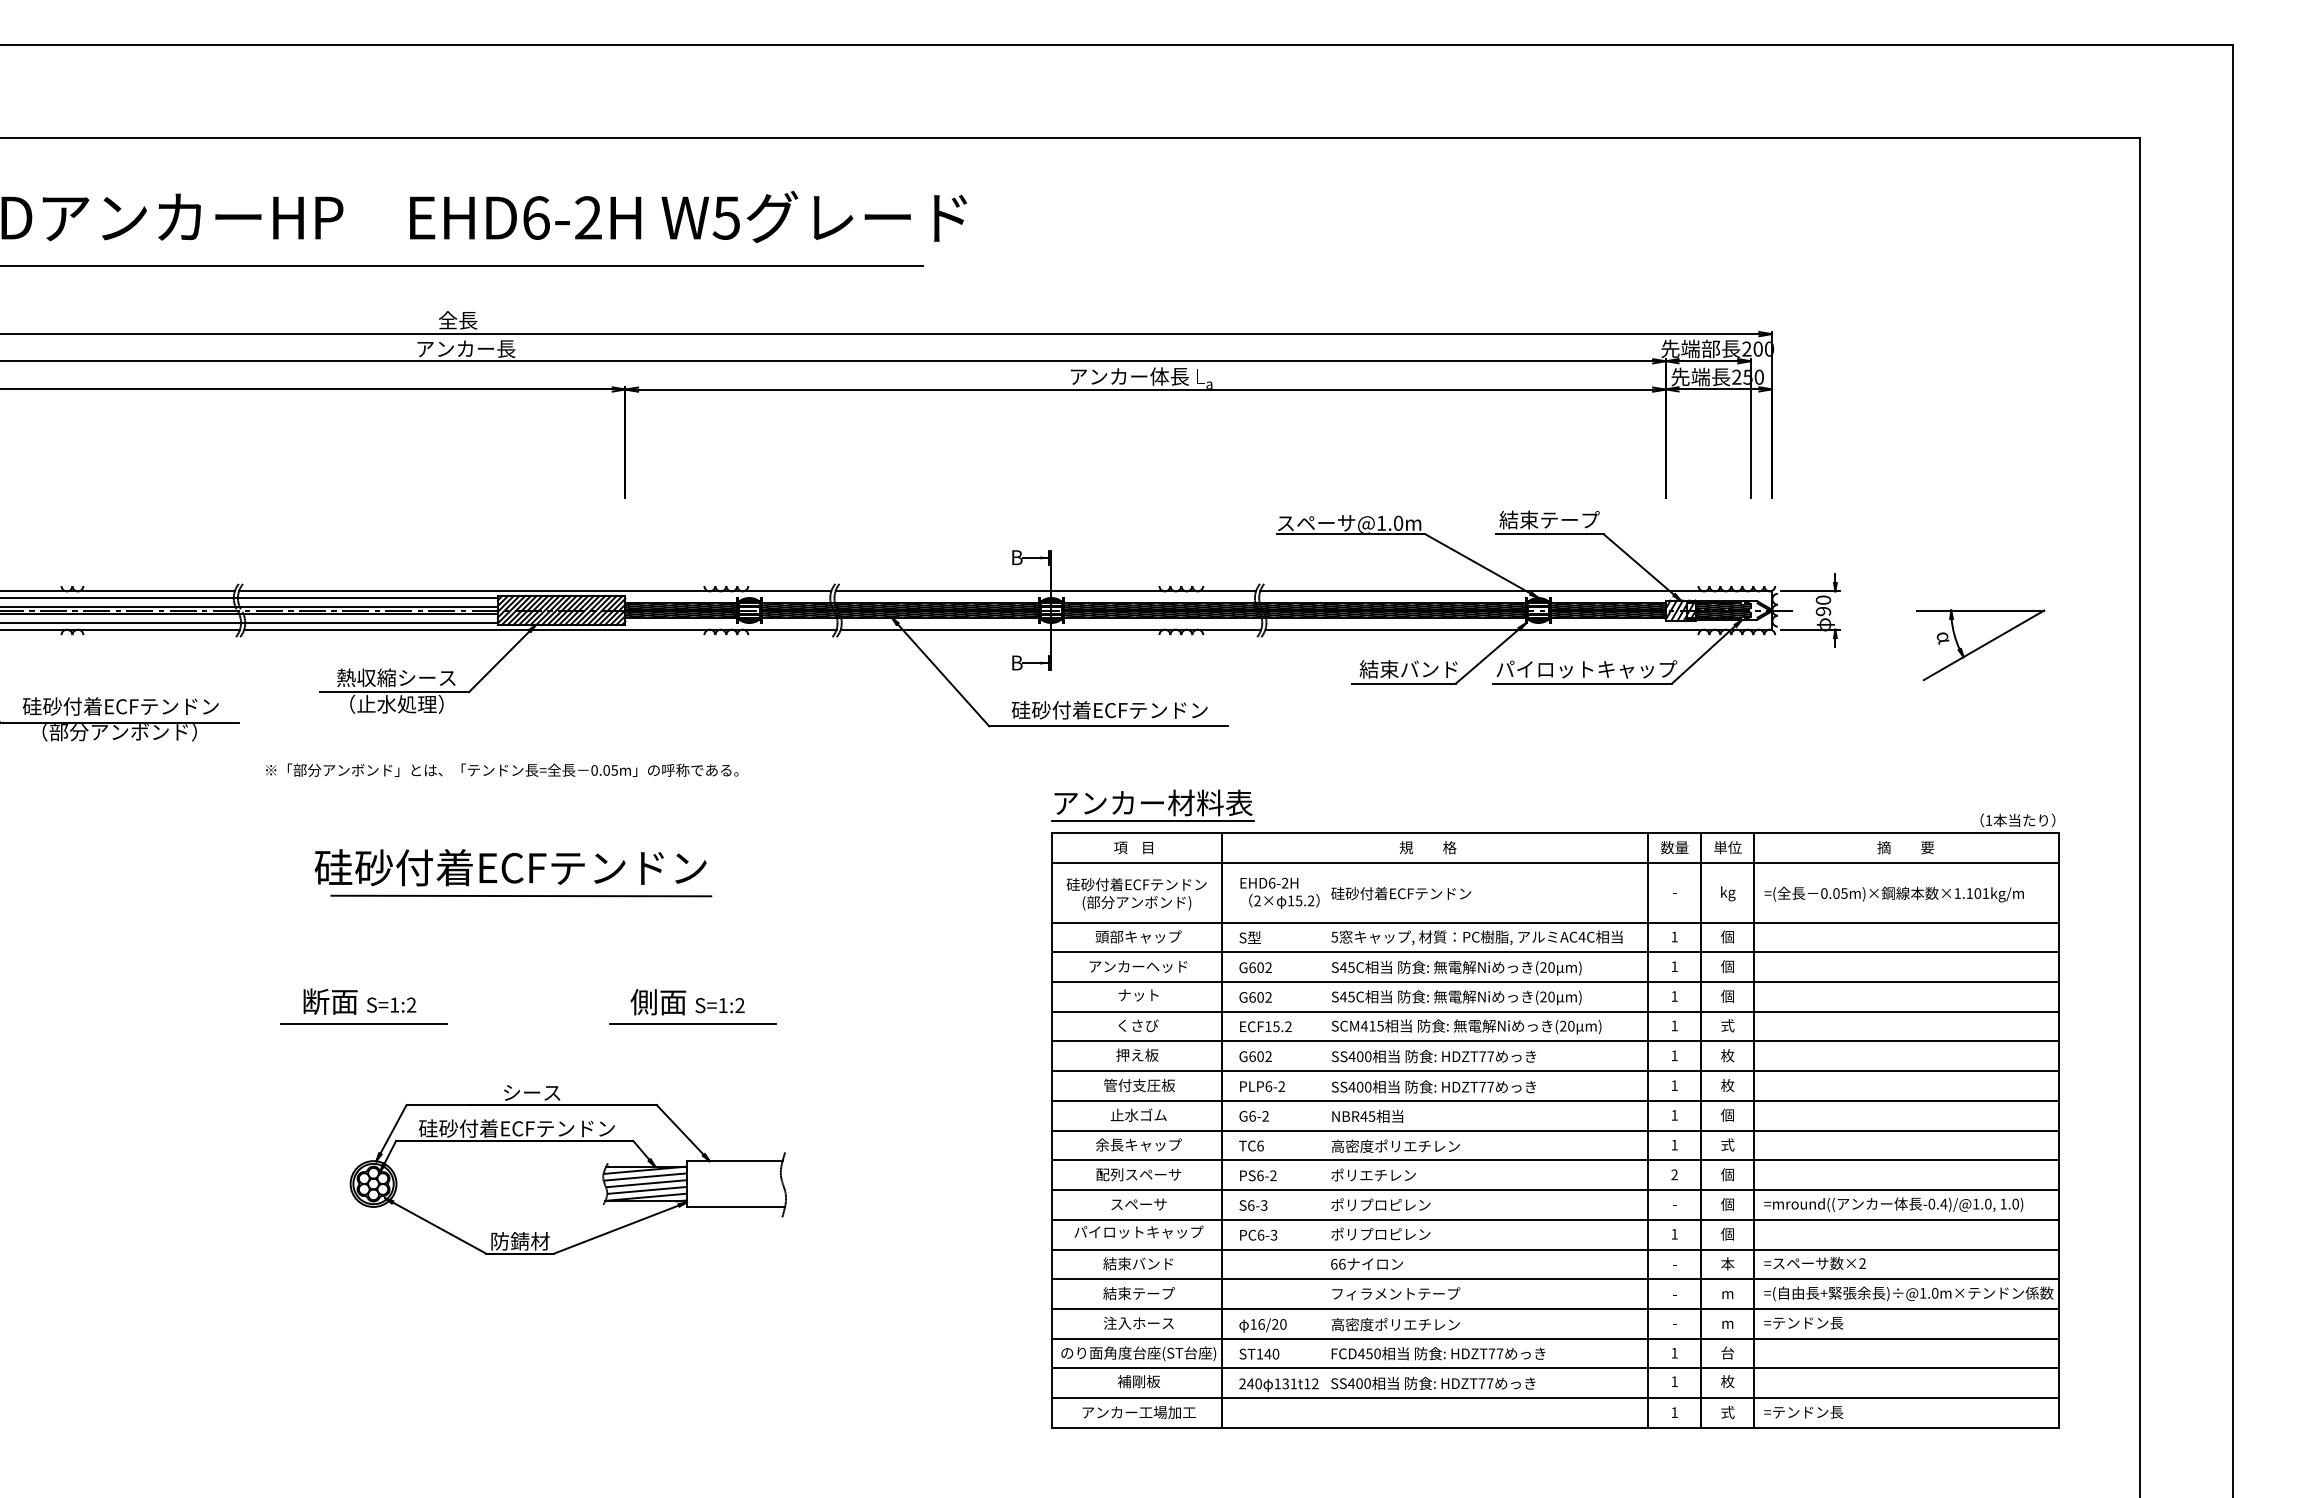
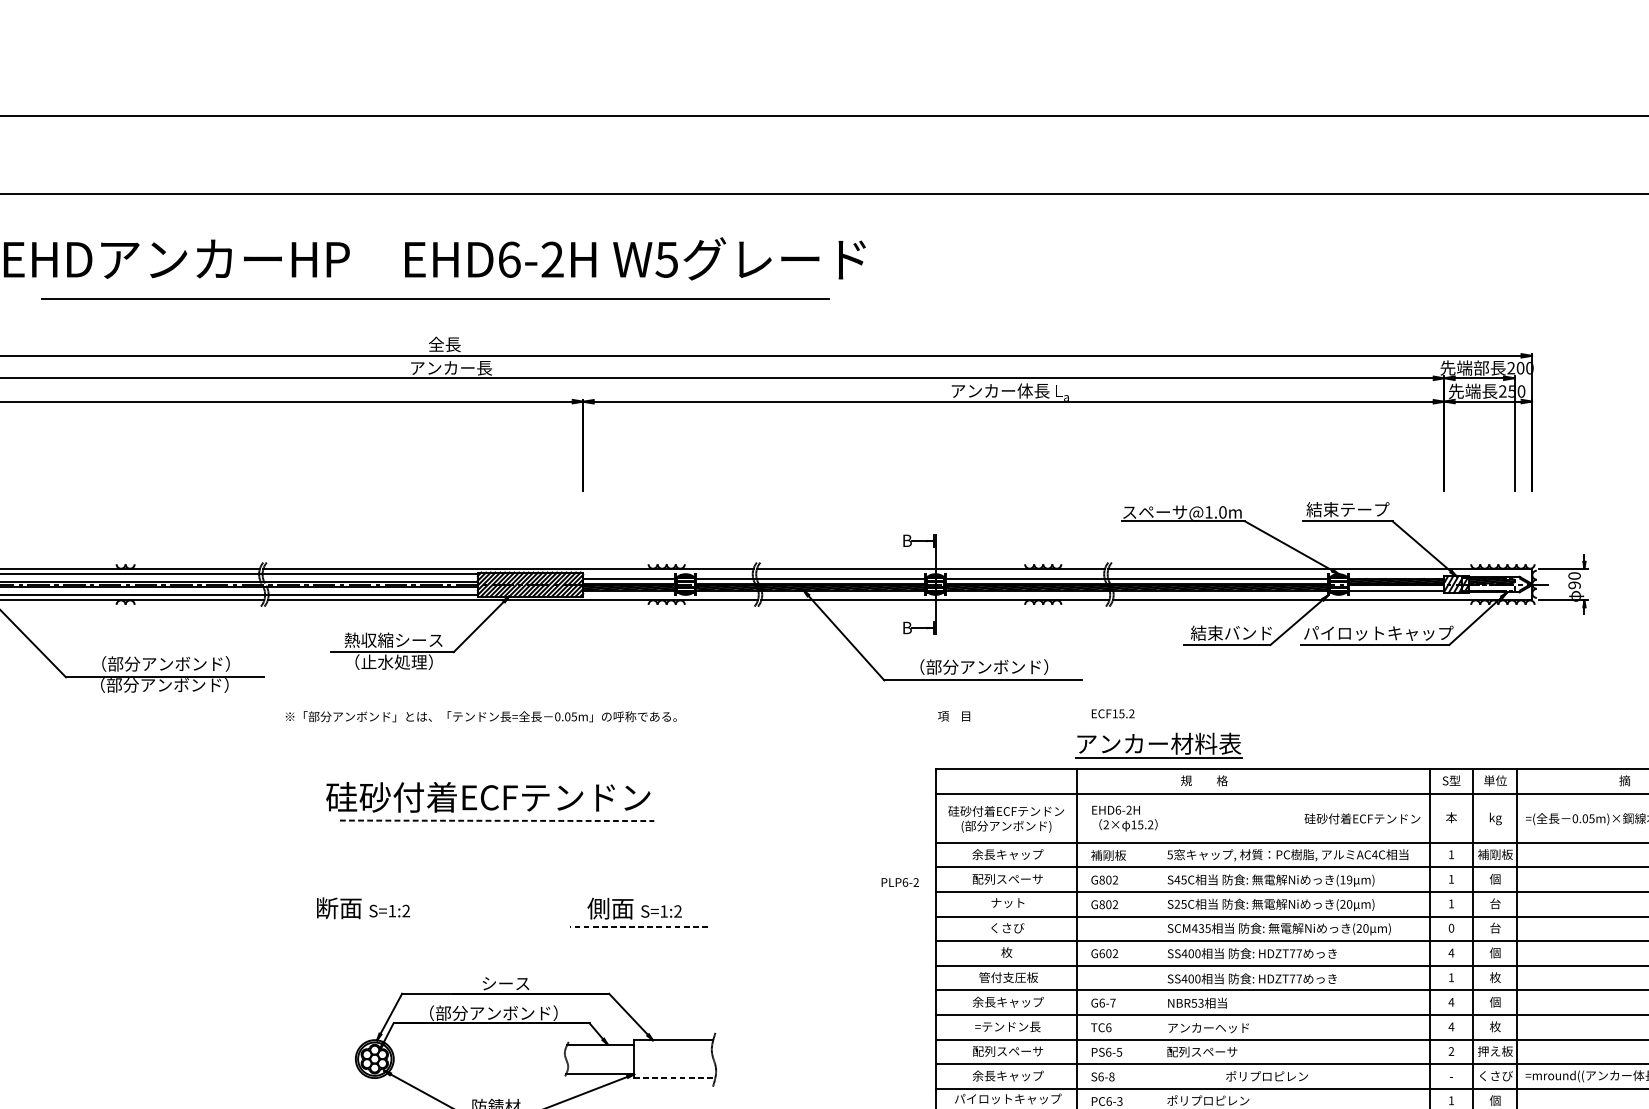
hatch: (680, 606) -> (628, 581), removed
hatch: (900, 606) -> (810, 581), removed
hatch: (1294, 606) -> (1136, 581), removed
hatch: (1608, 614) -> (1396, 587), removed
hatch: (1722, 614) -> (1491, 587), removed
text: (120, 706) -> (165, 663), 硅砂付着ECFテンドン -> （部分アンボンド）
text: (1109, 709) -> (983, 666), 硅砂付着ECFテンドン -> （部分アンボンド）
part: (1152, 805) -> (1158, 745), moved
text: (1133, 847) -> (954, 716), moved
text: (1427, 847) -> (1203, 780), moved
text: (1674, 847) -> (1451, 780), 数量 -> S型
text: (1674, 891) -> (1451, 817), - -> 本
text: (1400, 893) -> (1361, 818), moved
line: (521, 896) -> (497, 821), solid -> dashed
text: (1109, 936) -> (983, 854), 頭部キャップ -> 余長キャップ
text: (1727, 936) -> (1495, 854), 個 -> 補剛板
text: (1260, 937) -> (1108, 855), S型 -> 補剛板
text: (1138, 966) -> (1007, 879), アンカーヘッド -> 配列スペーサ
text: (1252, 967) -> (1102, 879), G602 -> G802
text: (1547, 967) -> (1346, 879), (20 -> (19
text: (1727, 995) -> (1495, 903), 個 -> 台
text: (1342, 996) -> (1176, 903), S45C -> S25C
text: (1252, 997) -> (1102, 904), G602 -> G802
line: (364, 1023) -> (367, 926), removed
line: (692, 1023) -> (638, 926), solid -> dashed
text: (1372, 1025) -> (1201, 927), SCM415 -> SCM435
text: (1674, 1025) -> (1451, 927), 1 -> 0
text: (1727, 1025) -> (1495, 927), 式 -> 台
text: (1265, 1026) -> (1112, 713), moved
text: (1137, 1054) -> (1006, 951), 押え板 -> 枚
text: (1674, 1055) -> (1451, 952), 1 -> 4
text: (1727, 1055) -> (1495, 952), 枚 -> 個
text: (1262, 1086) -> (900, 882), moved
text: (1139, 1114) -> (1008, 1001), 止水ゴム -> 余長キャップ
text: (1265, 1115) -> (1112, 1002), G6-2 -> G6-7
text: (1674, 1115) -> (1451, 1002), 1 -> 4
text: (1367, 1116) -> (1197, 1003), NBR45 -> NBR53
text: (516, 1128) -> (493, 1013), 硅砂付着ECFテンドン -> （部分アンボンド）
text: (1138, 1144) -> (1007, 1026), 余長キャップ -> =テンドン長
text: (1674, 1144) -> (1451, 1026), 1 -> 4
text: (1727, 1144) -> (1495, 1026), 式 -> 枚
text: (1395, 1145) -> (1220, 1027), 高密度ポリエチレン -> アンカーヘッド
text: (1373, 1174) -> (1202, 1051), ポリエチレン -> 配列スペーサ
text: (1727, 1174) -> (1495, 1051), 個 -> 押え板
text: (1273, 1175) -> (1119, 1052), PS6-2 -> PS6-5
hatch: (644, 1183) -> (599, 1058), removed
text: (1138, 1203) -> (1007, 1075), スペーサ -> 余長キャップ
text: (1380, 1204) -> (1266, 1076), moved
text: (1728, 1204) -> (1496, 1076), 個 -> くさび
text: (1264, 1205) -> (1112, 1076), S6-3 -> S6-8
line: (736, 1206) -> (675, 1077), solid -> dashed

